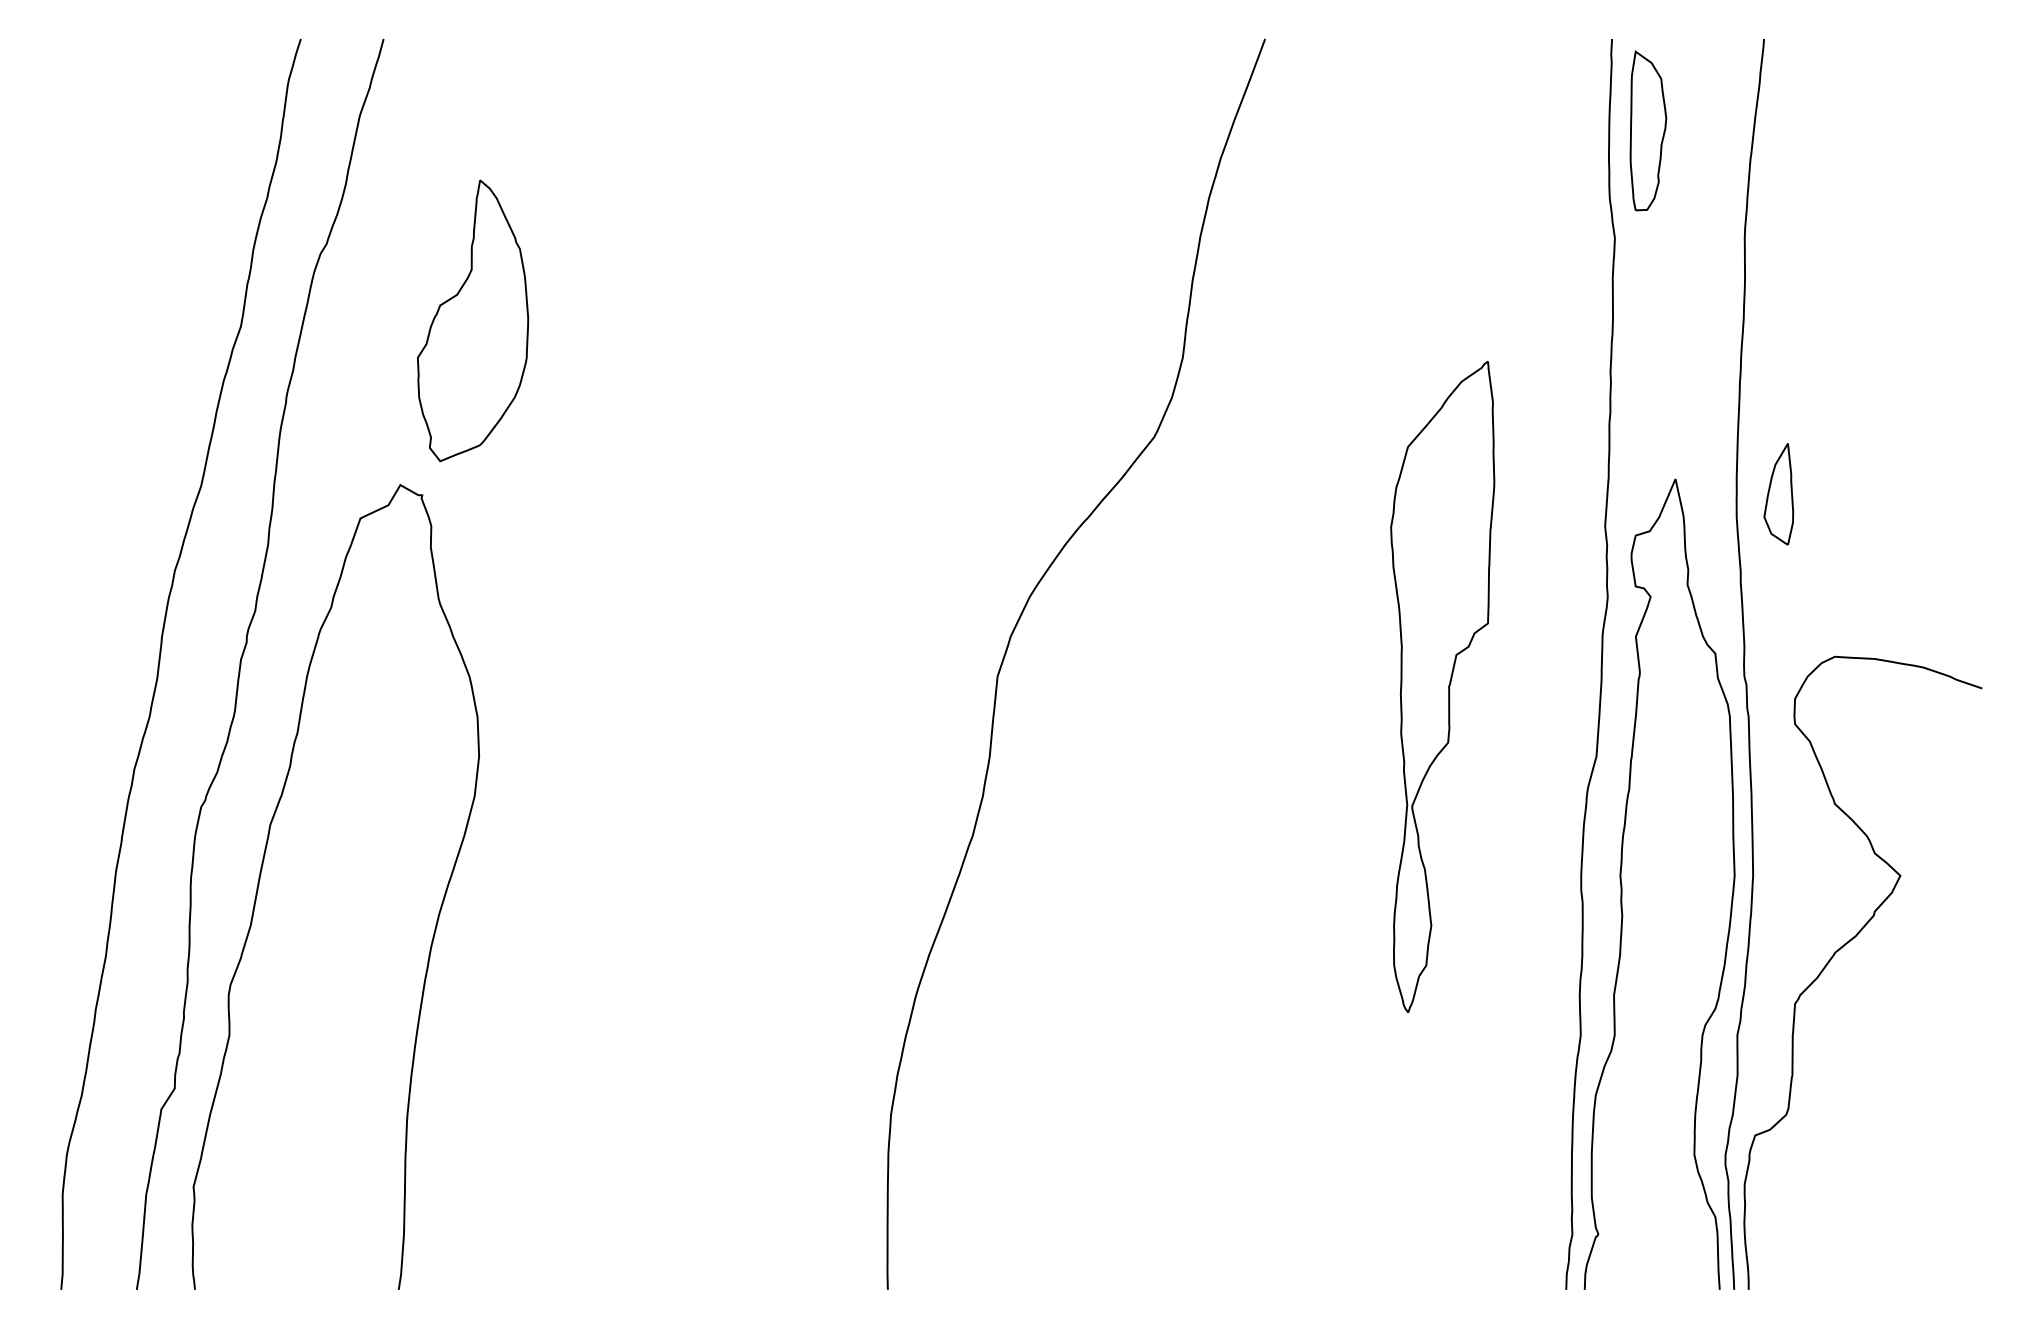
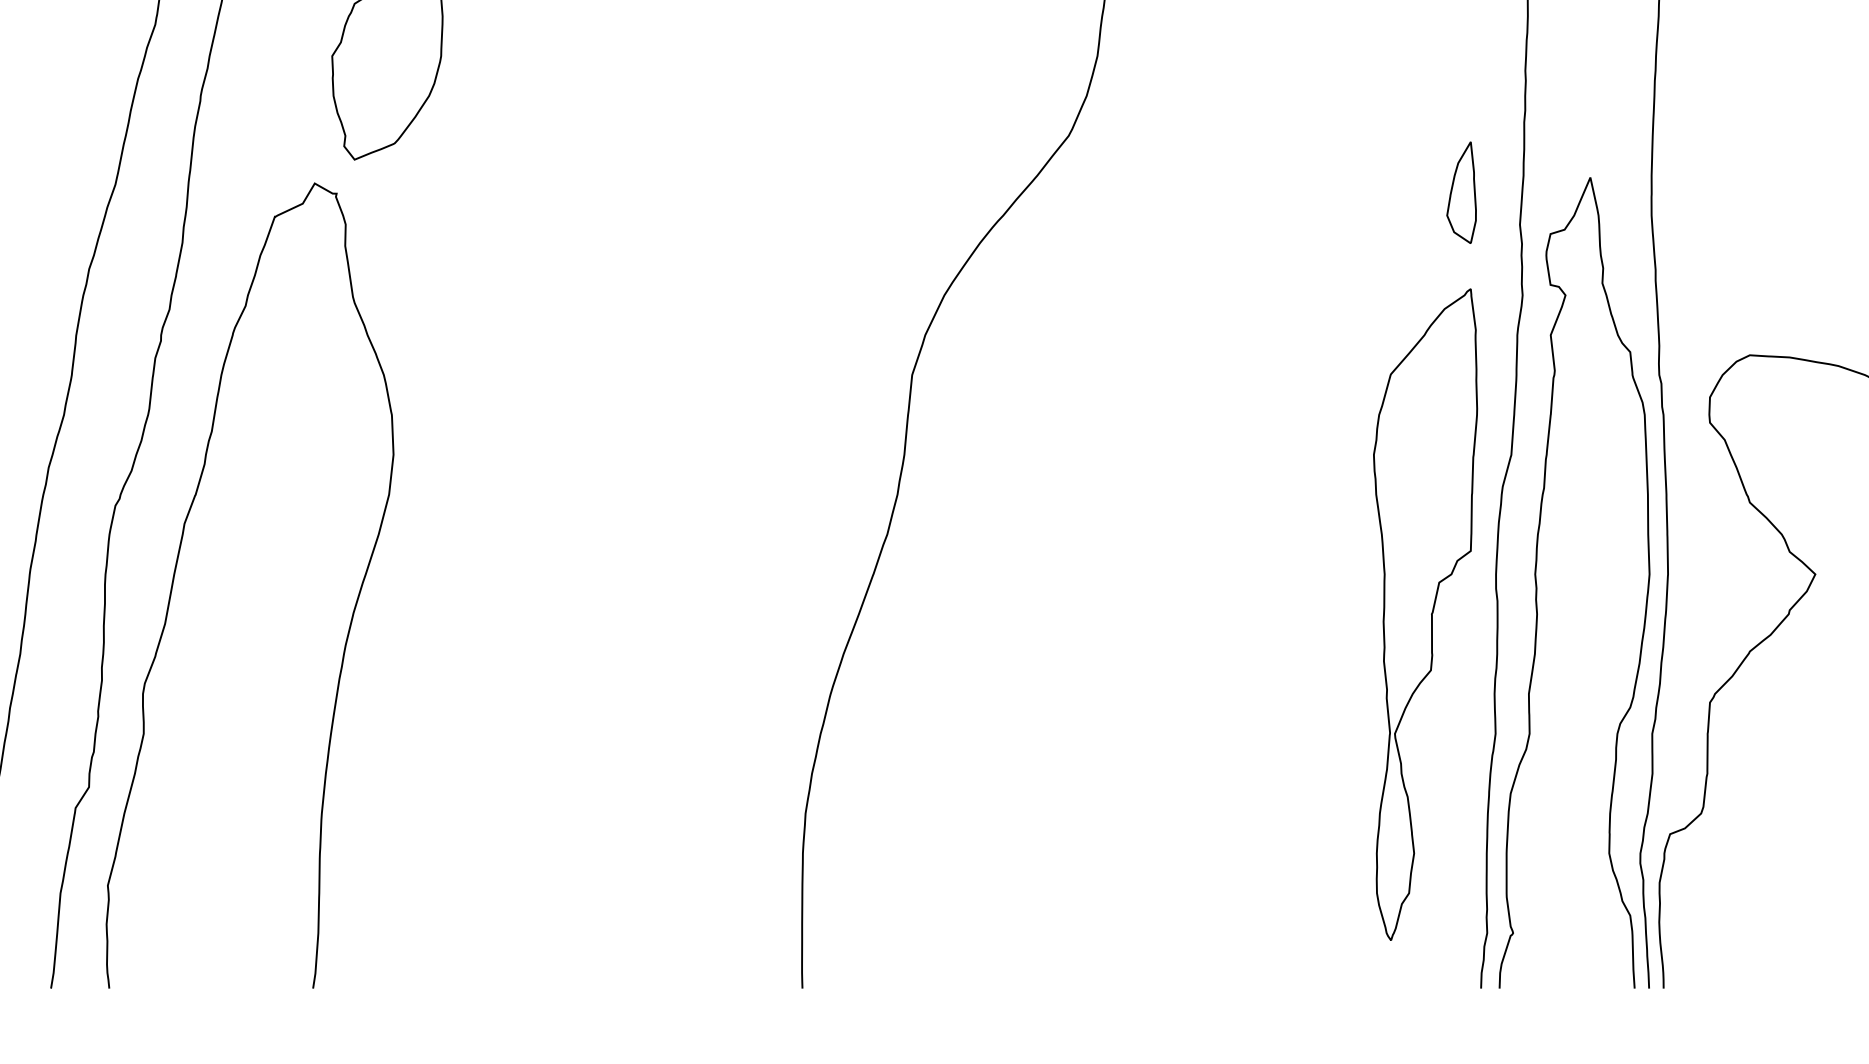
part: (1778, 494) -> (1461, 192), moved
part: (1442, 686) -> (1425, 614), moved

